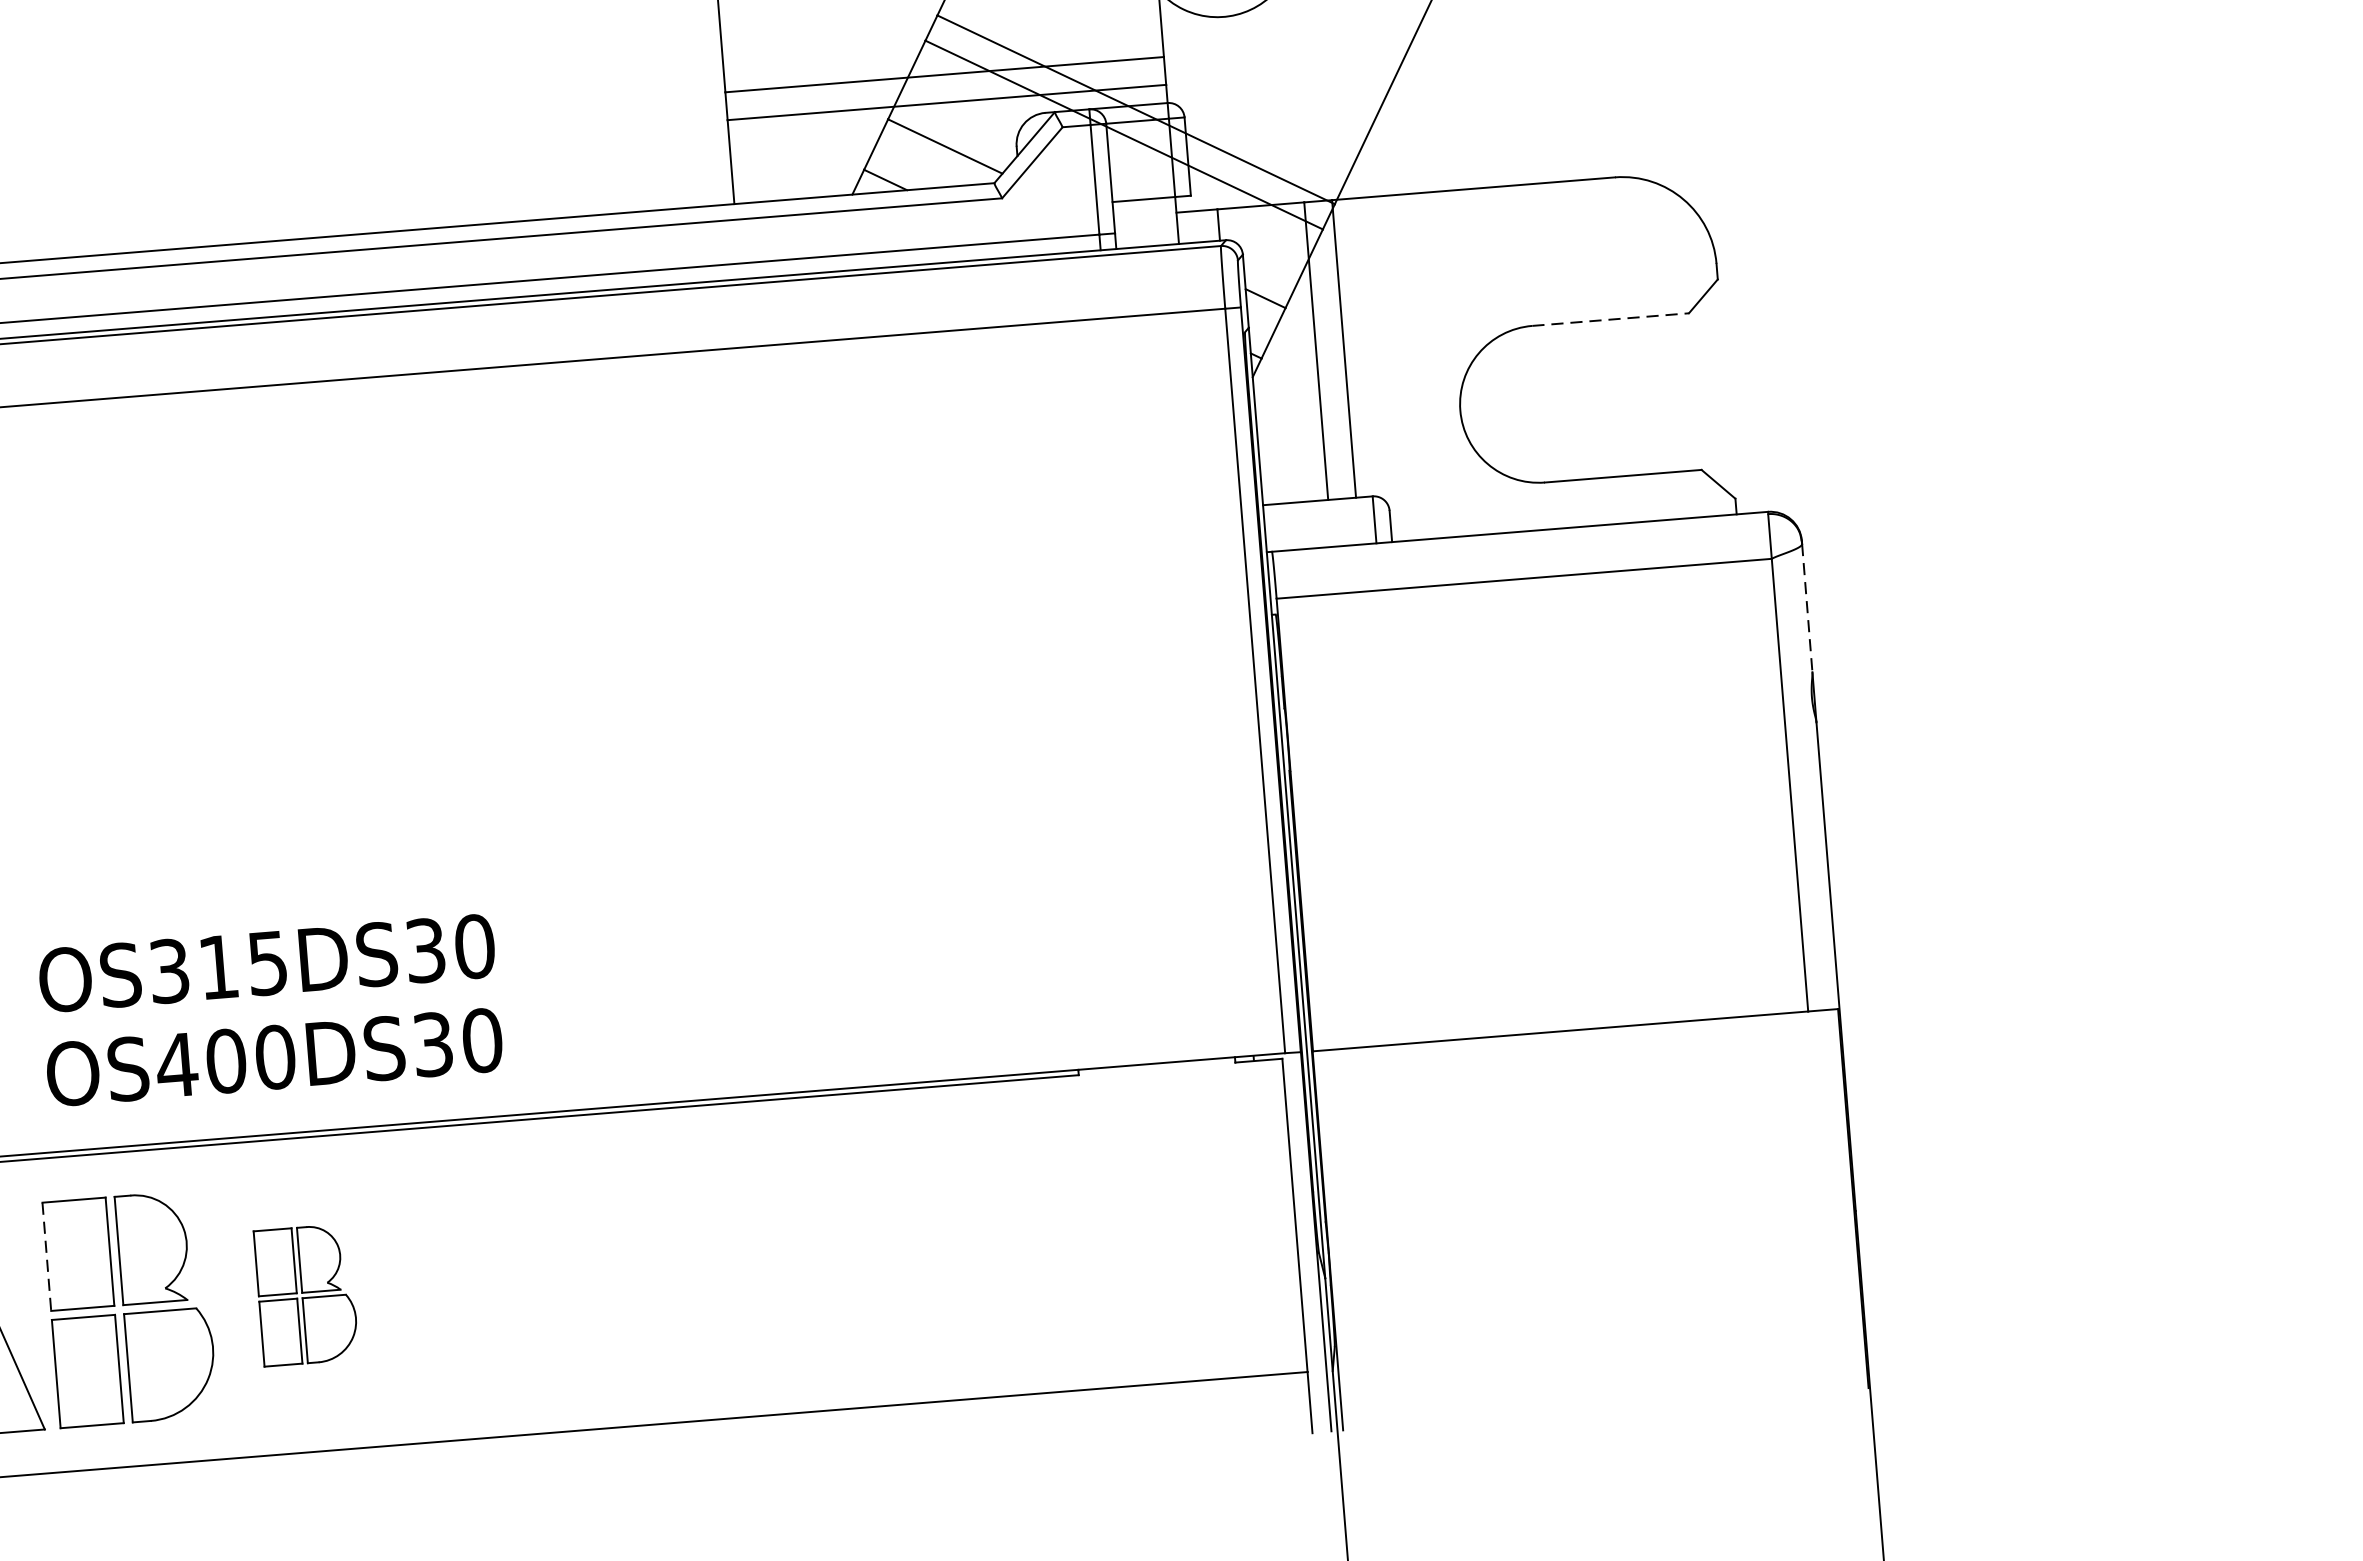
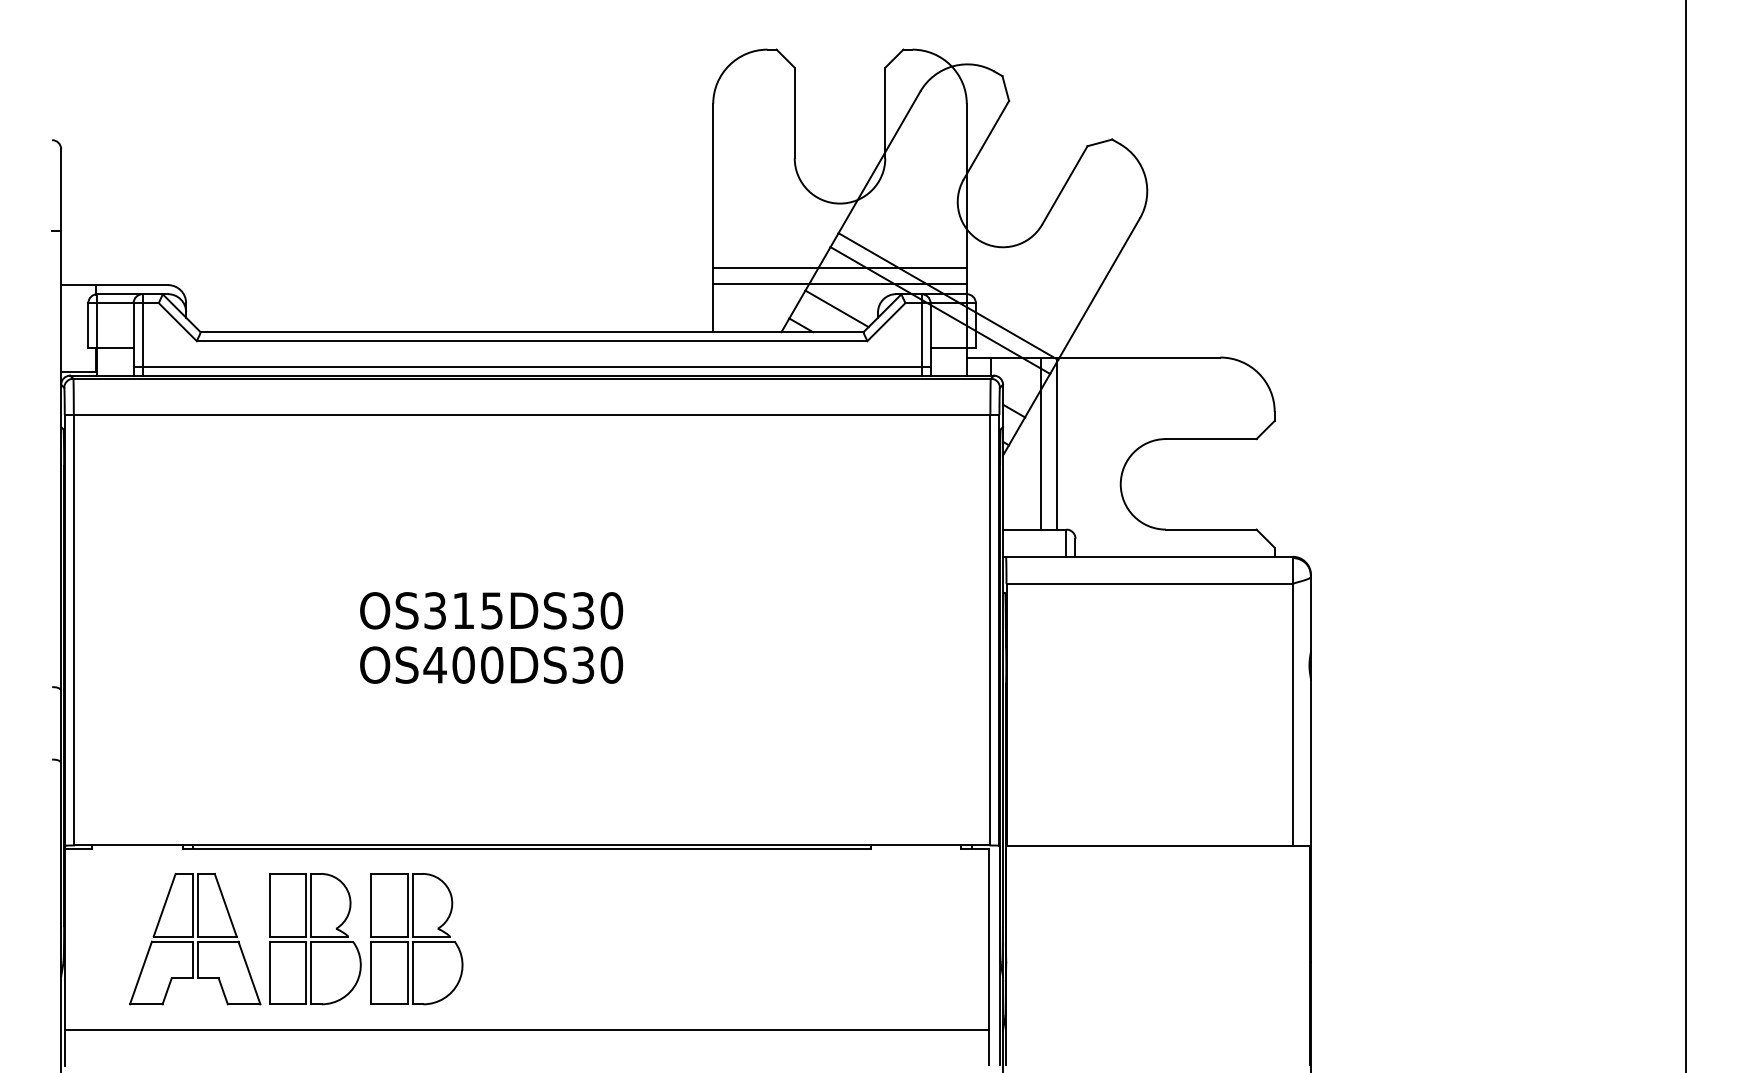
line: (1611, 320) -> (1211, 439), dashed -> solid
line: (1806, 609) -> (1310, 614), dashed -> solid
text: (270, 1009) -> (491, 637), moved
line: (46, 1257) -> (269, 905), dashed -> solid
part: (305, 1295) -> (416, 939), size x1.67

